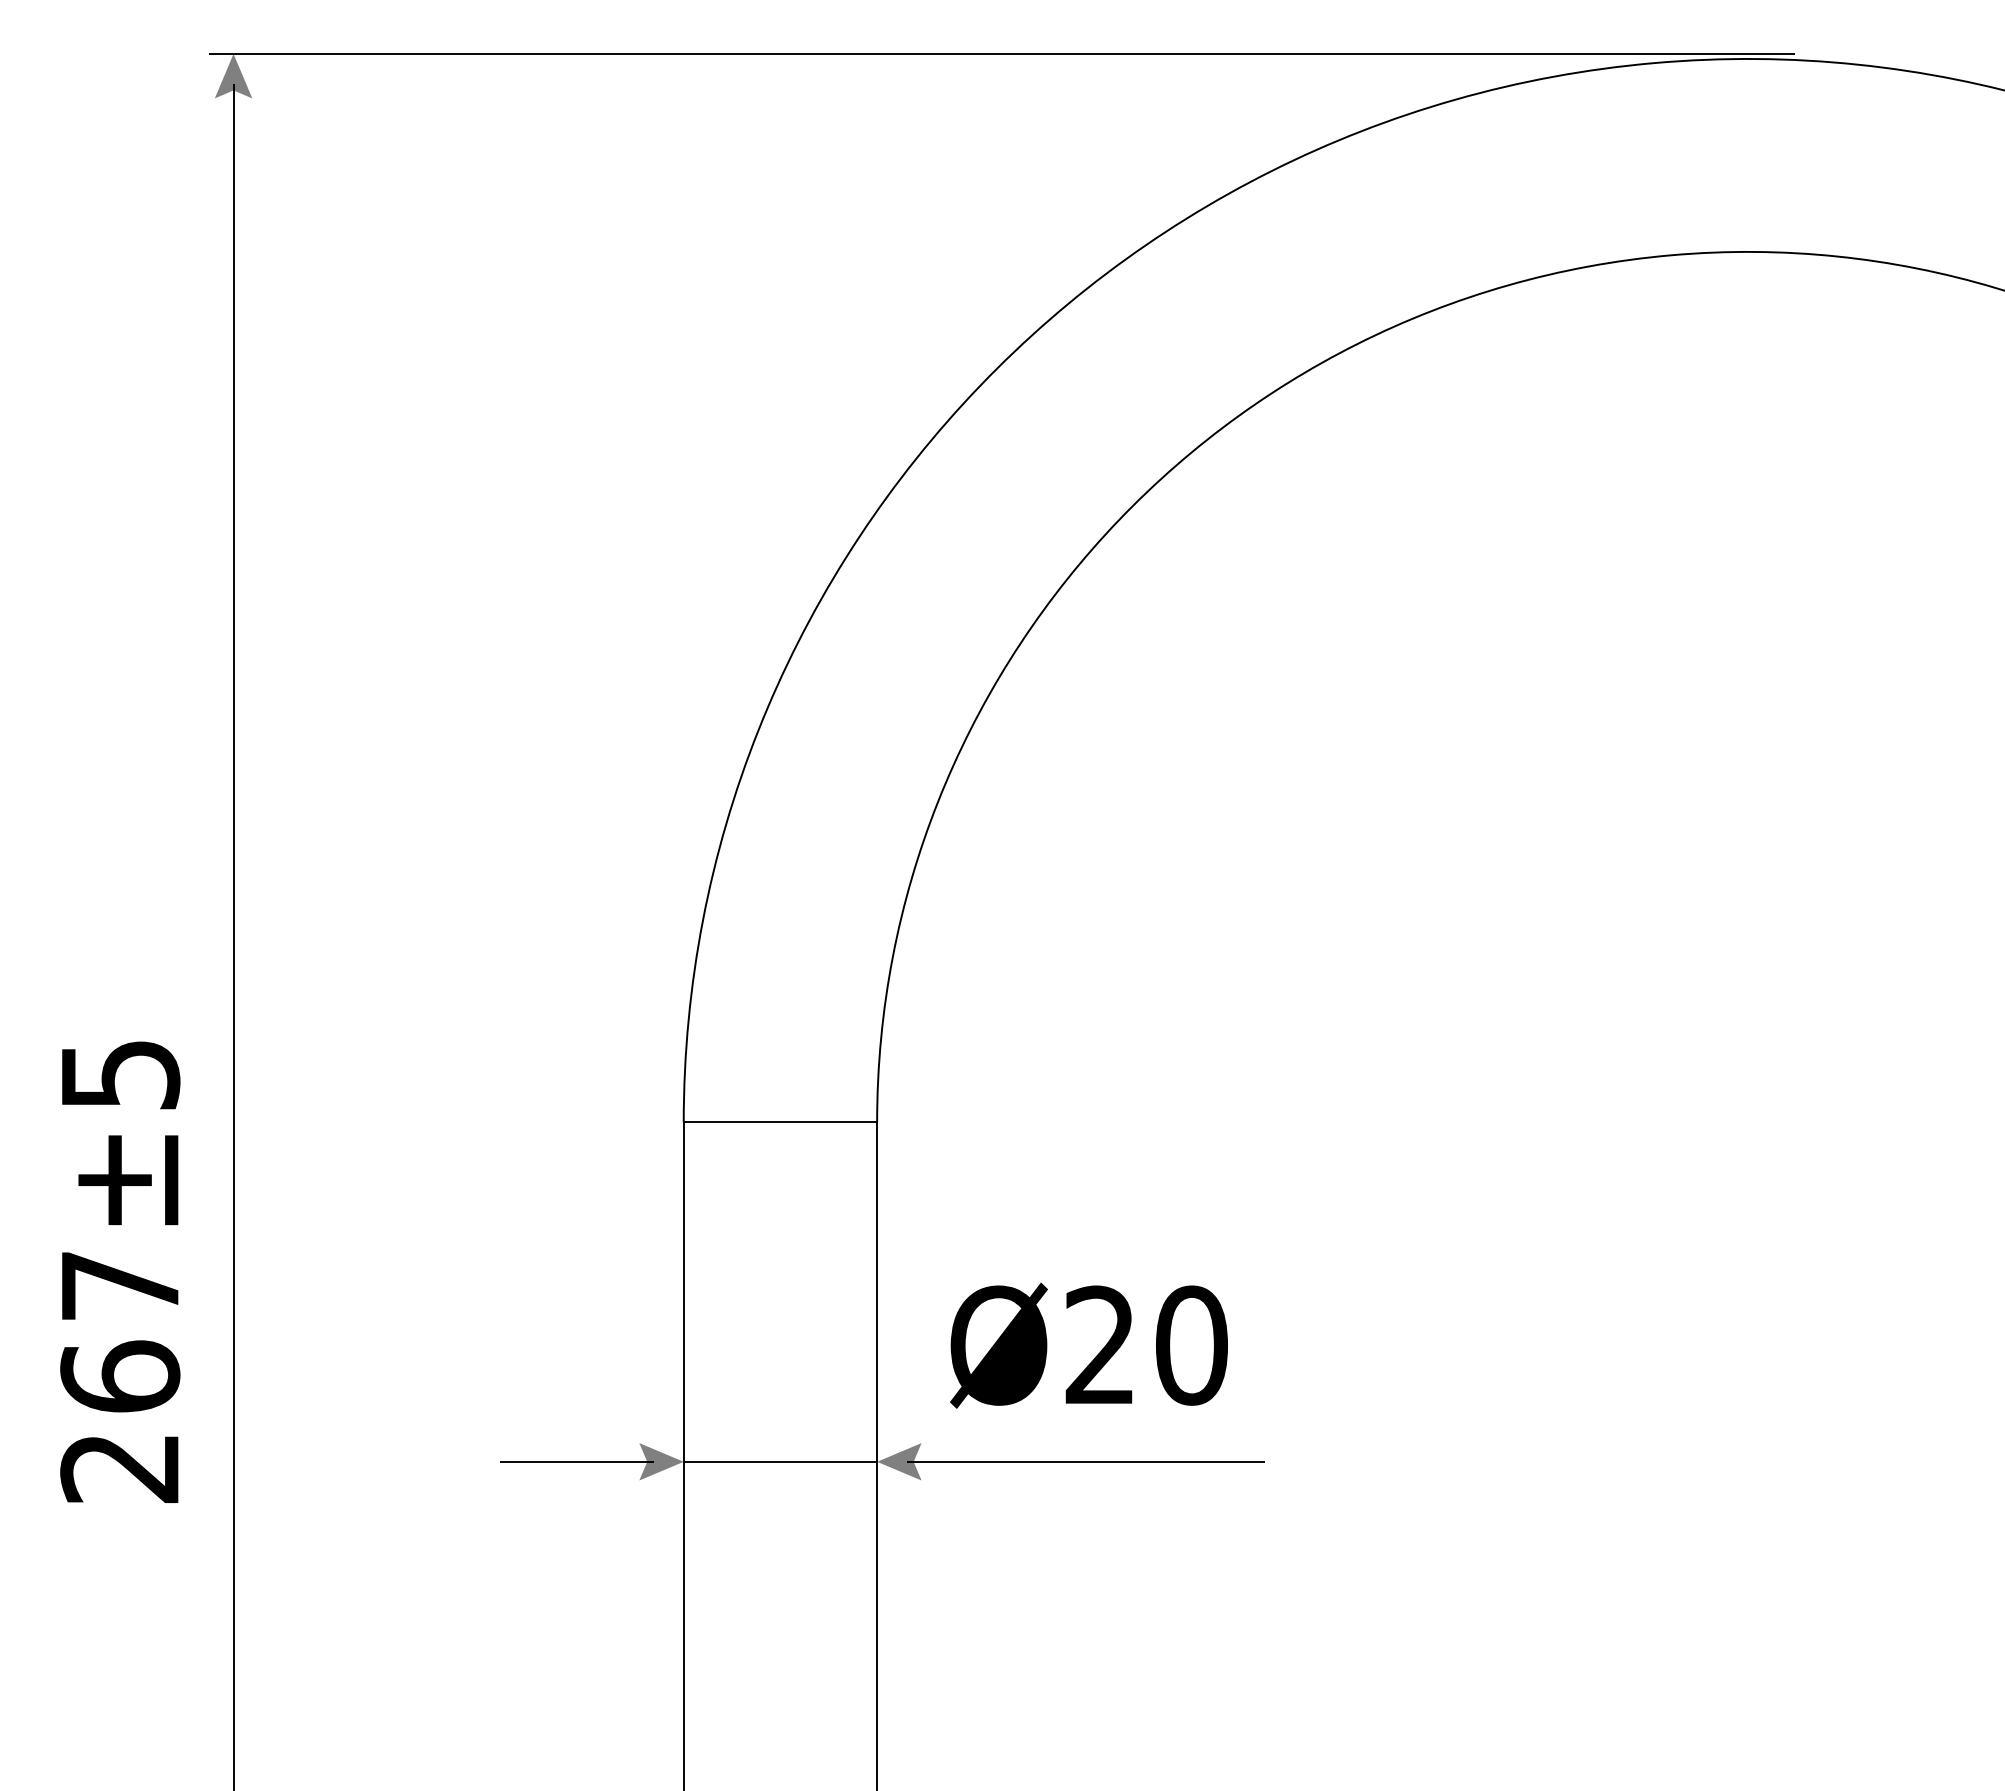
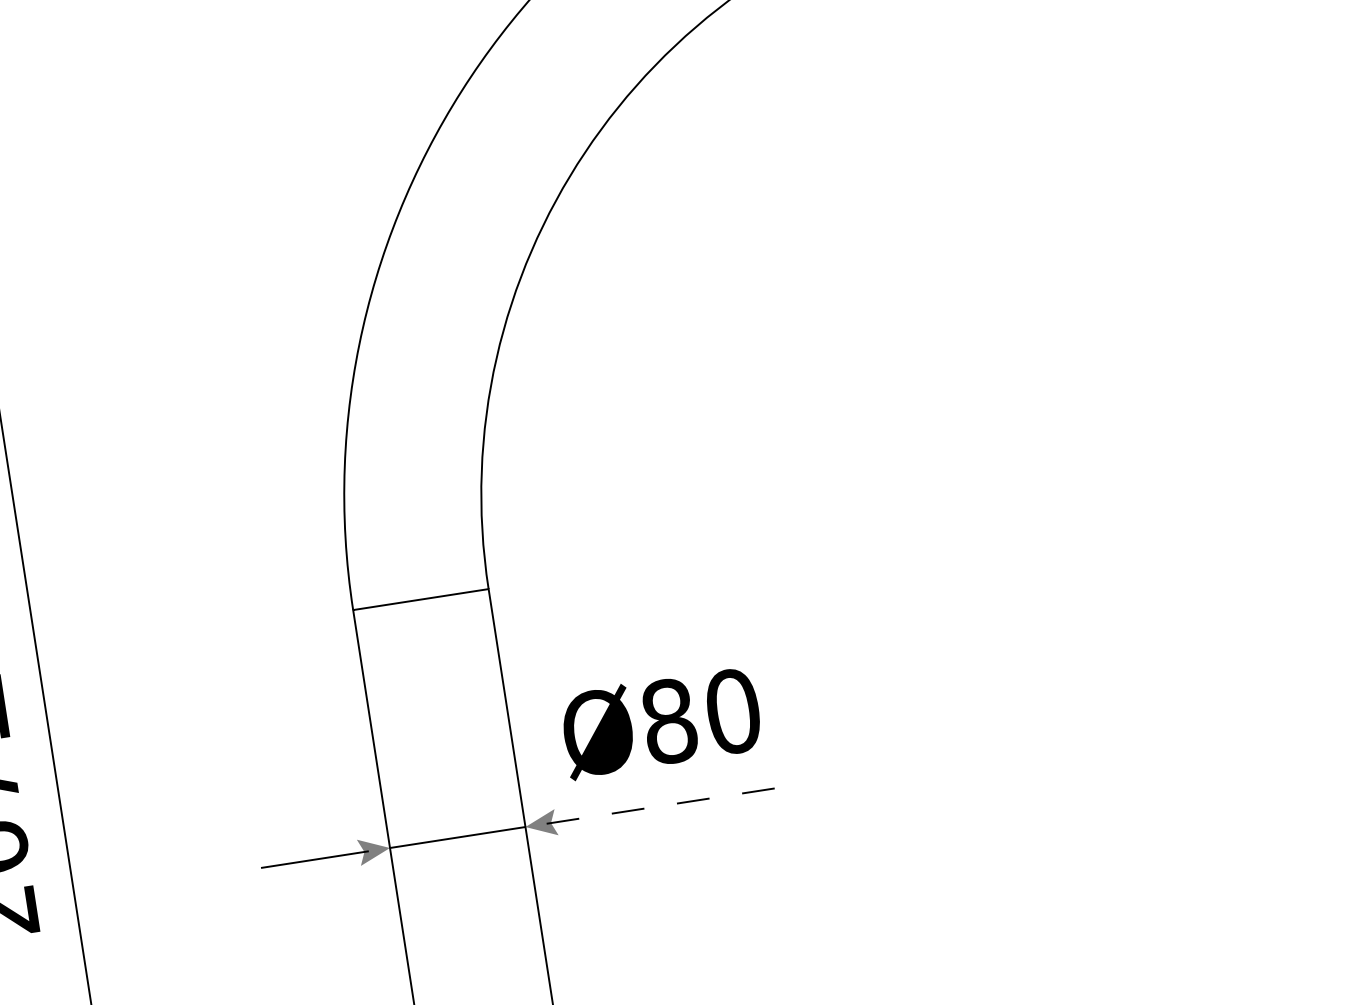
text: (1100, 1345) -> (669, 721), Ø20 -> Ø80
line: (1086, 1461) -> (672, 804), solid -> dashed

